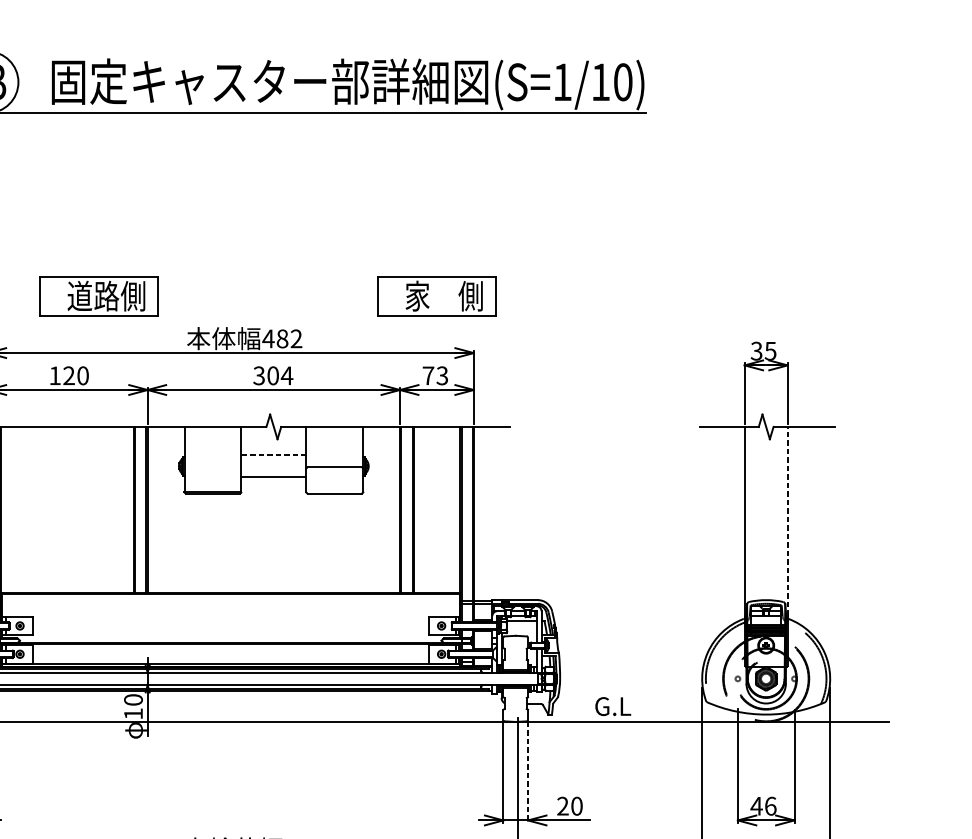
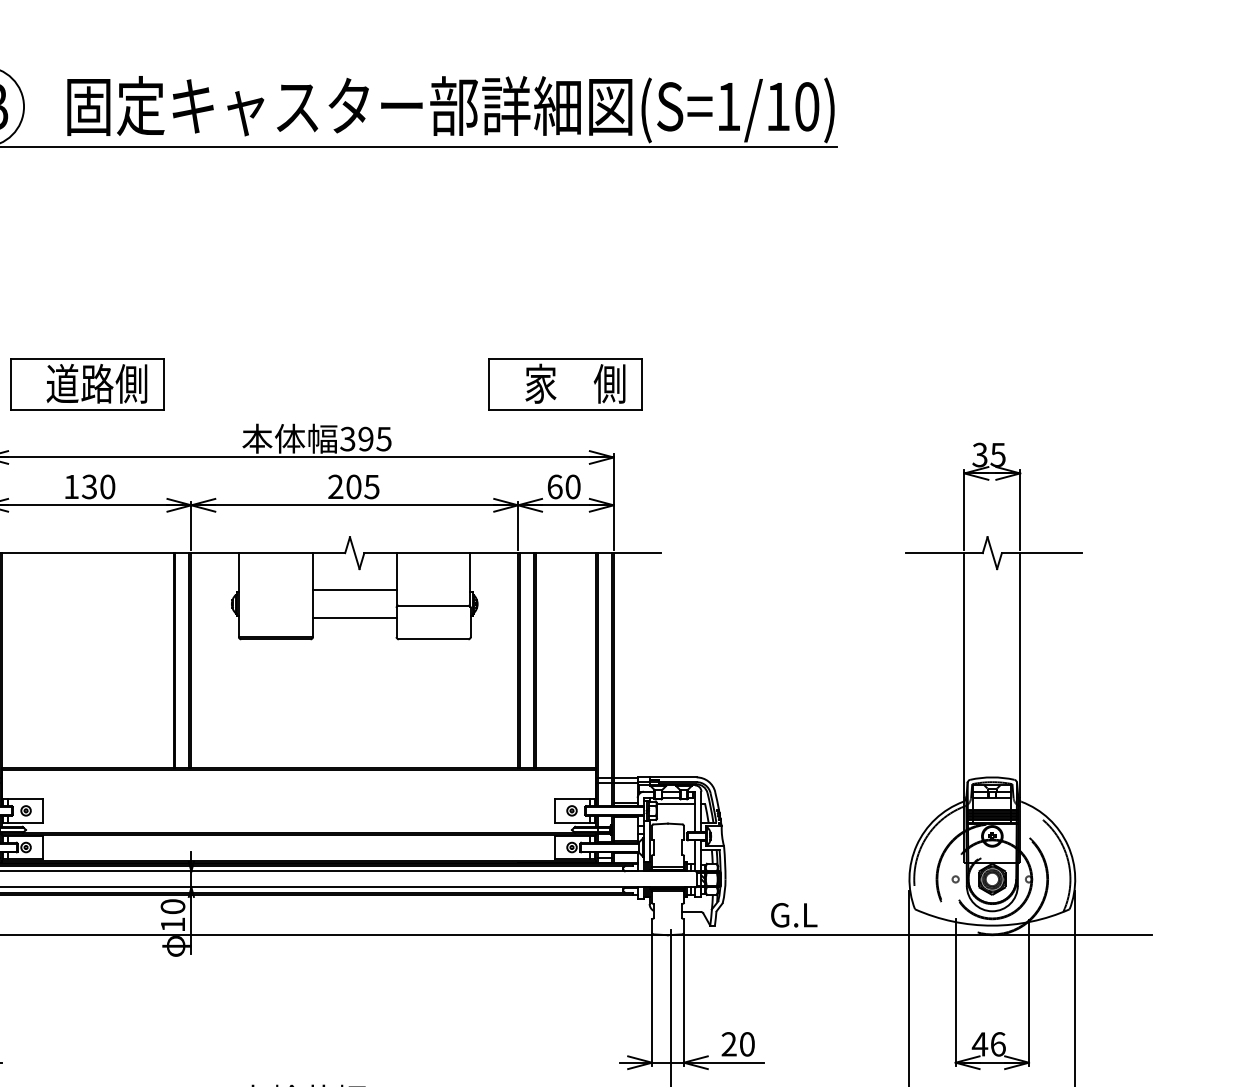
part: (99, 296) -> (87, 384), moved
text: (282, 338) -> (365, 438), 482 -> 395
text: (435, 375) -> (563, 486), 73 -> 60
text: (69, 376) -> (89, 487), 120 -> 130
text: (273, 376) -> (354, 487), 304 -> 205
line: (274, 455) -> (355, 589), dashed -> solid
line: (787, 520) -> (1020, 674), dashed -> solid
line: (527, 773) -> (683, 1001), dashed -> solid

